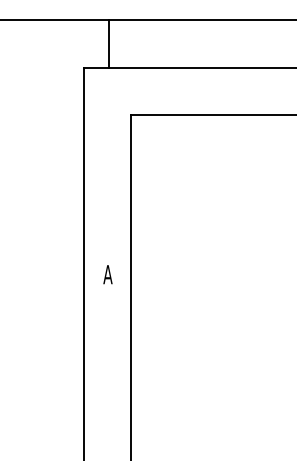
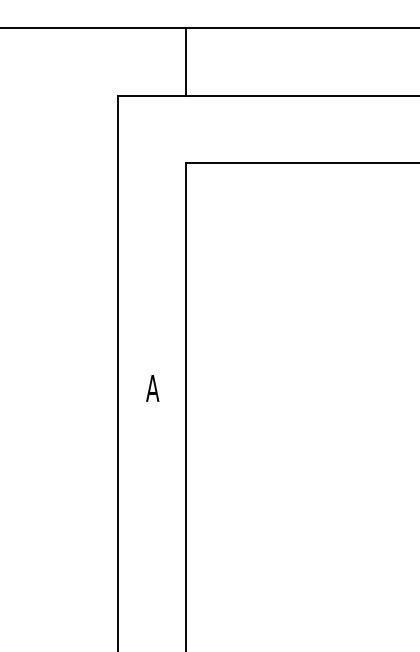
line: (109, 43) -> (185, 61), moved

